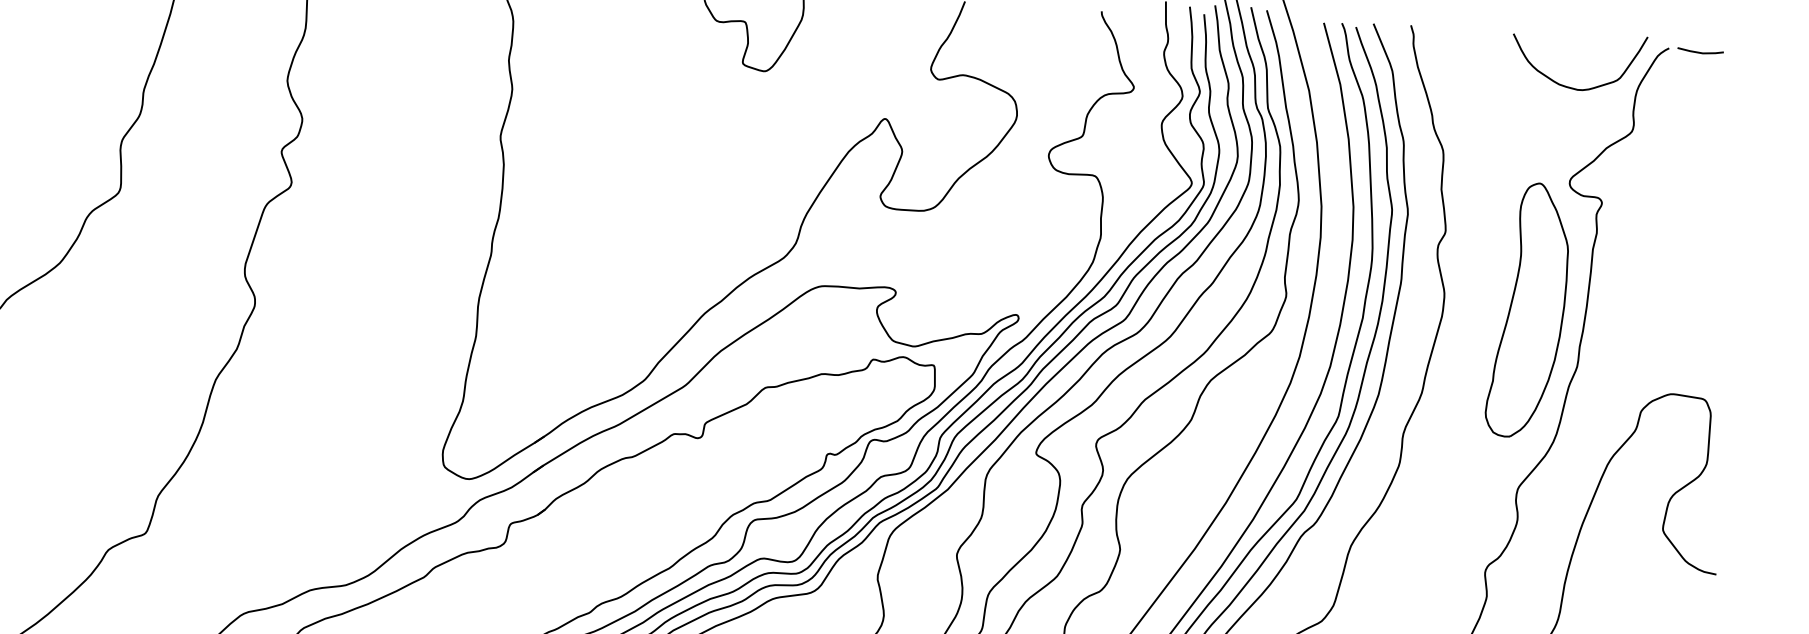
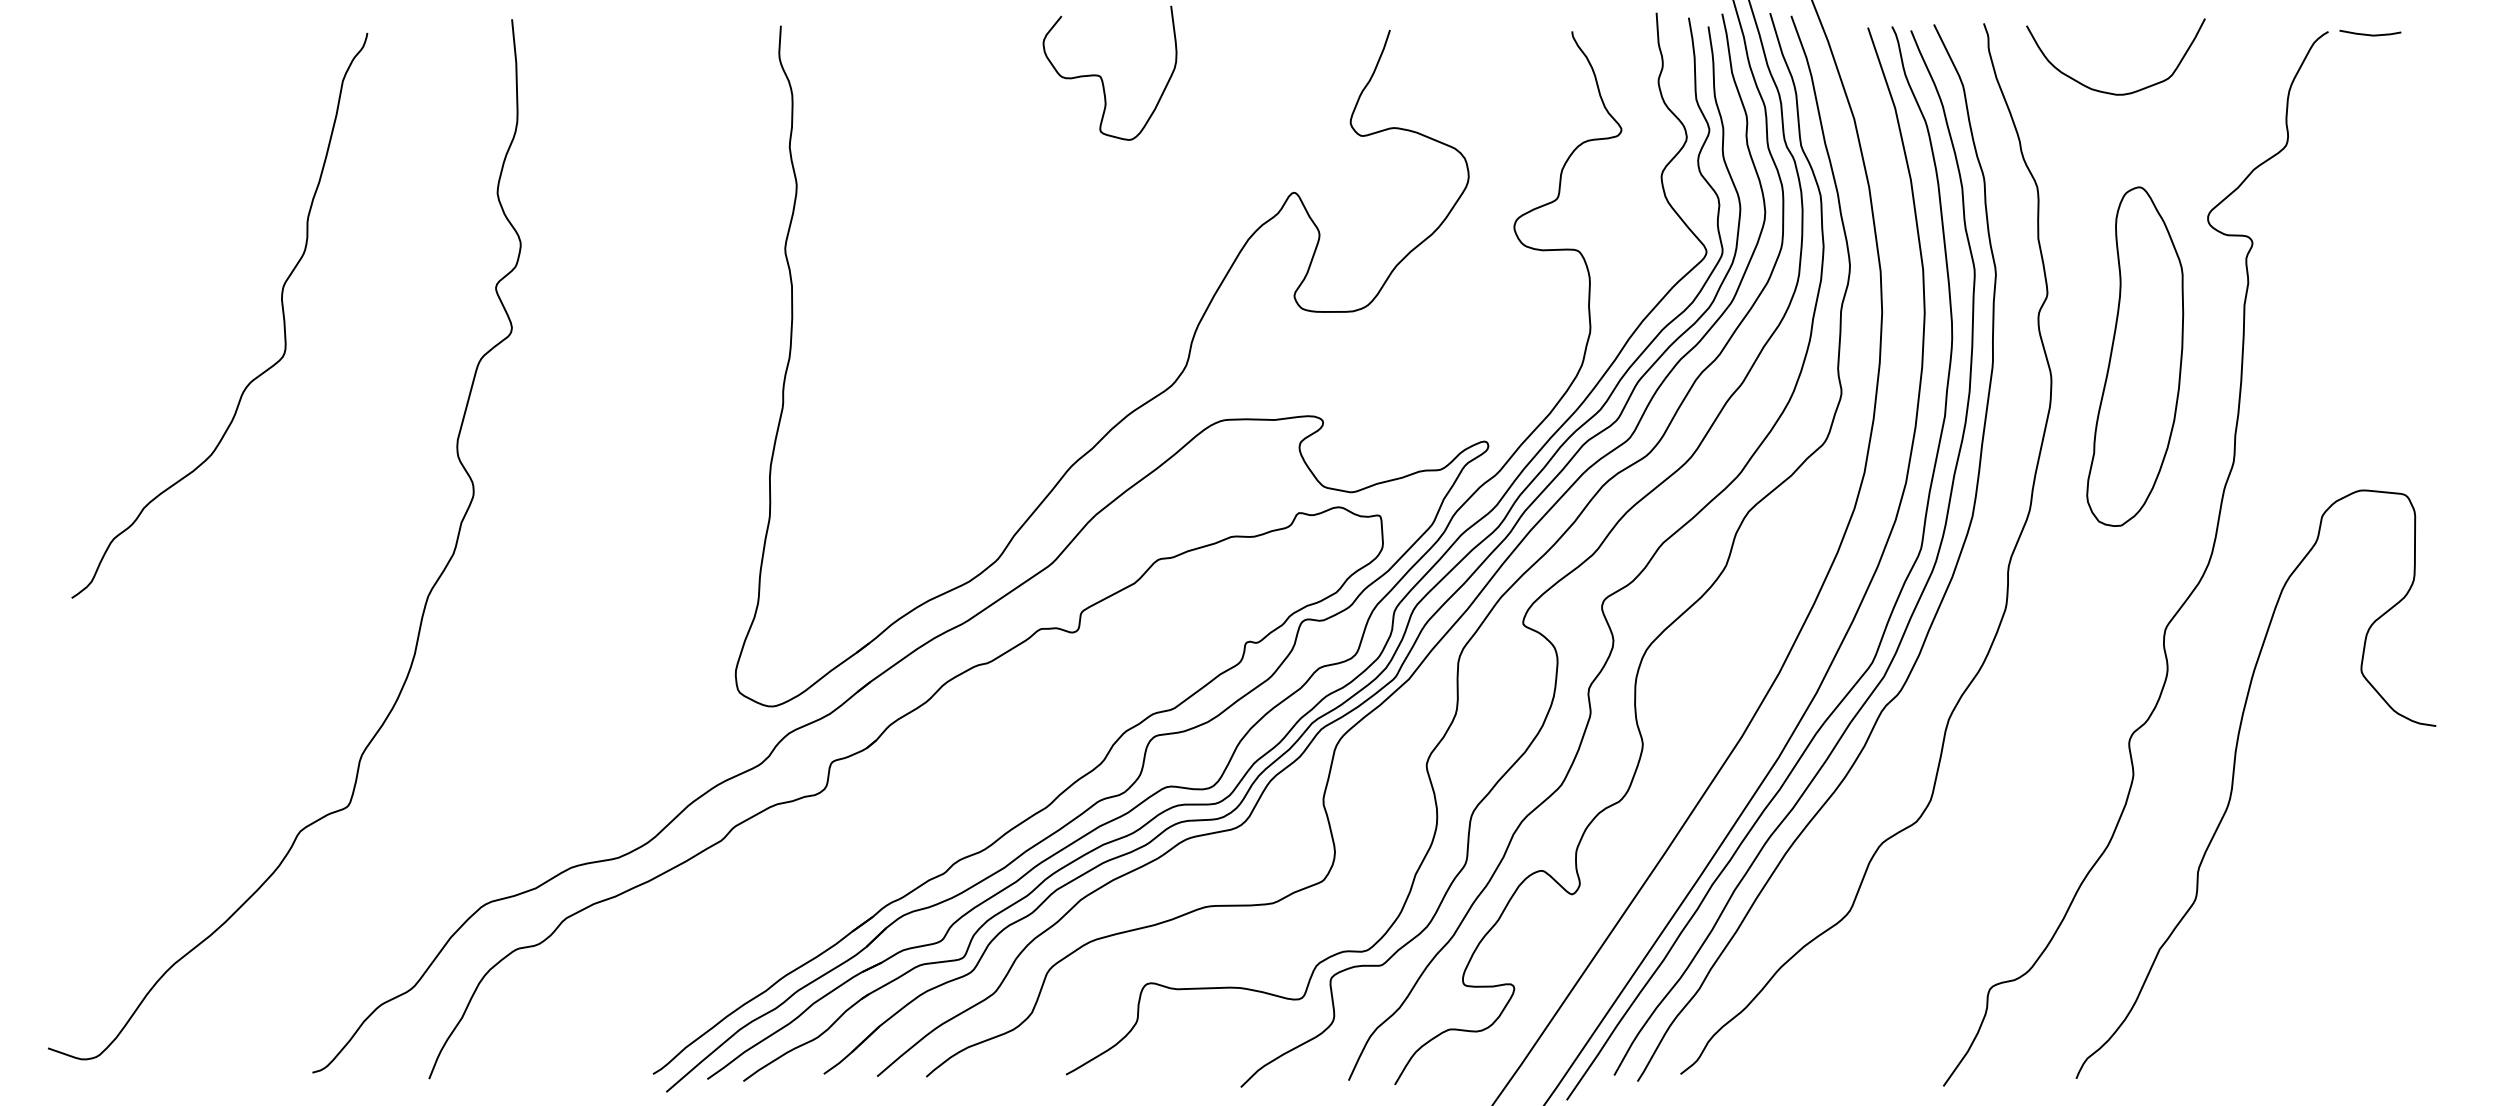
curve: (1570, 86) -> (2106, 91), moved
part: (1528, 310) -> (2135, 356), moved

